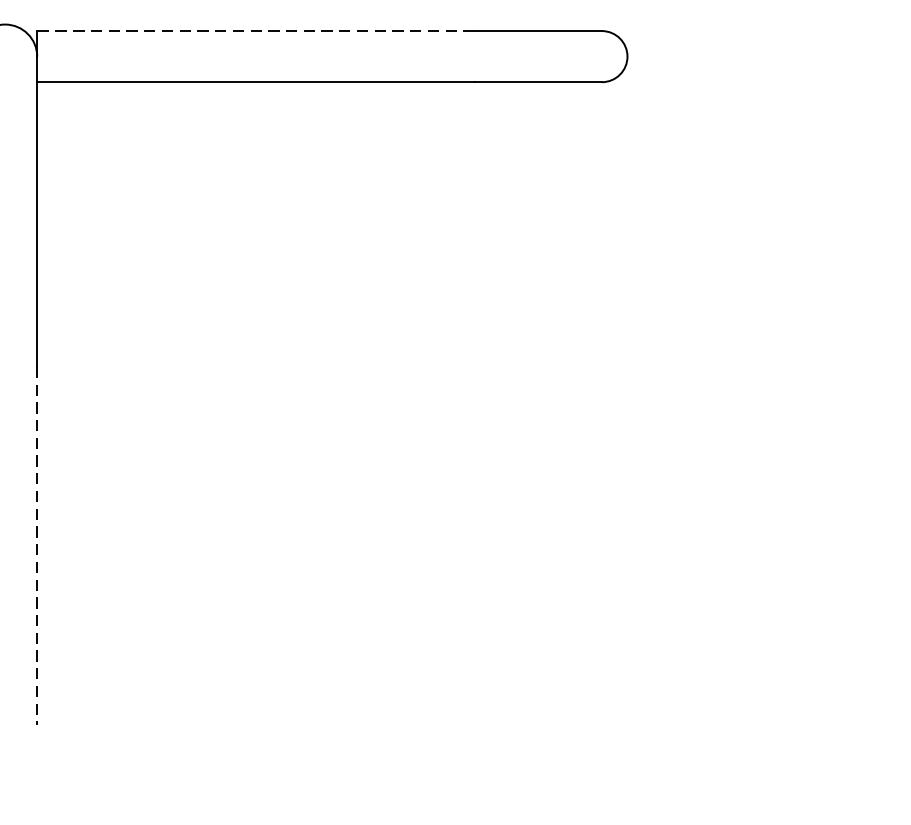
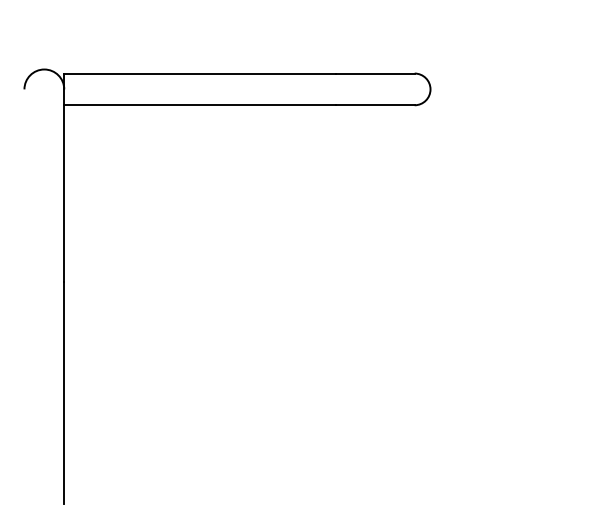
line: (255, 30) -> (199, 73), dashed -> solid
line: (37, 546) -> (64, 393), dashed -> solid

